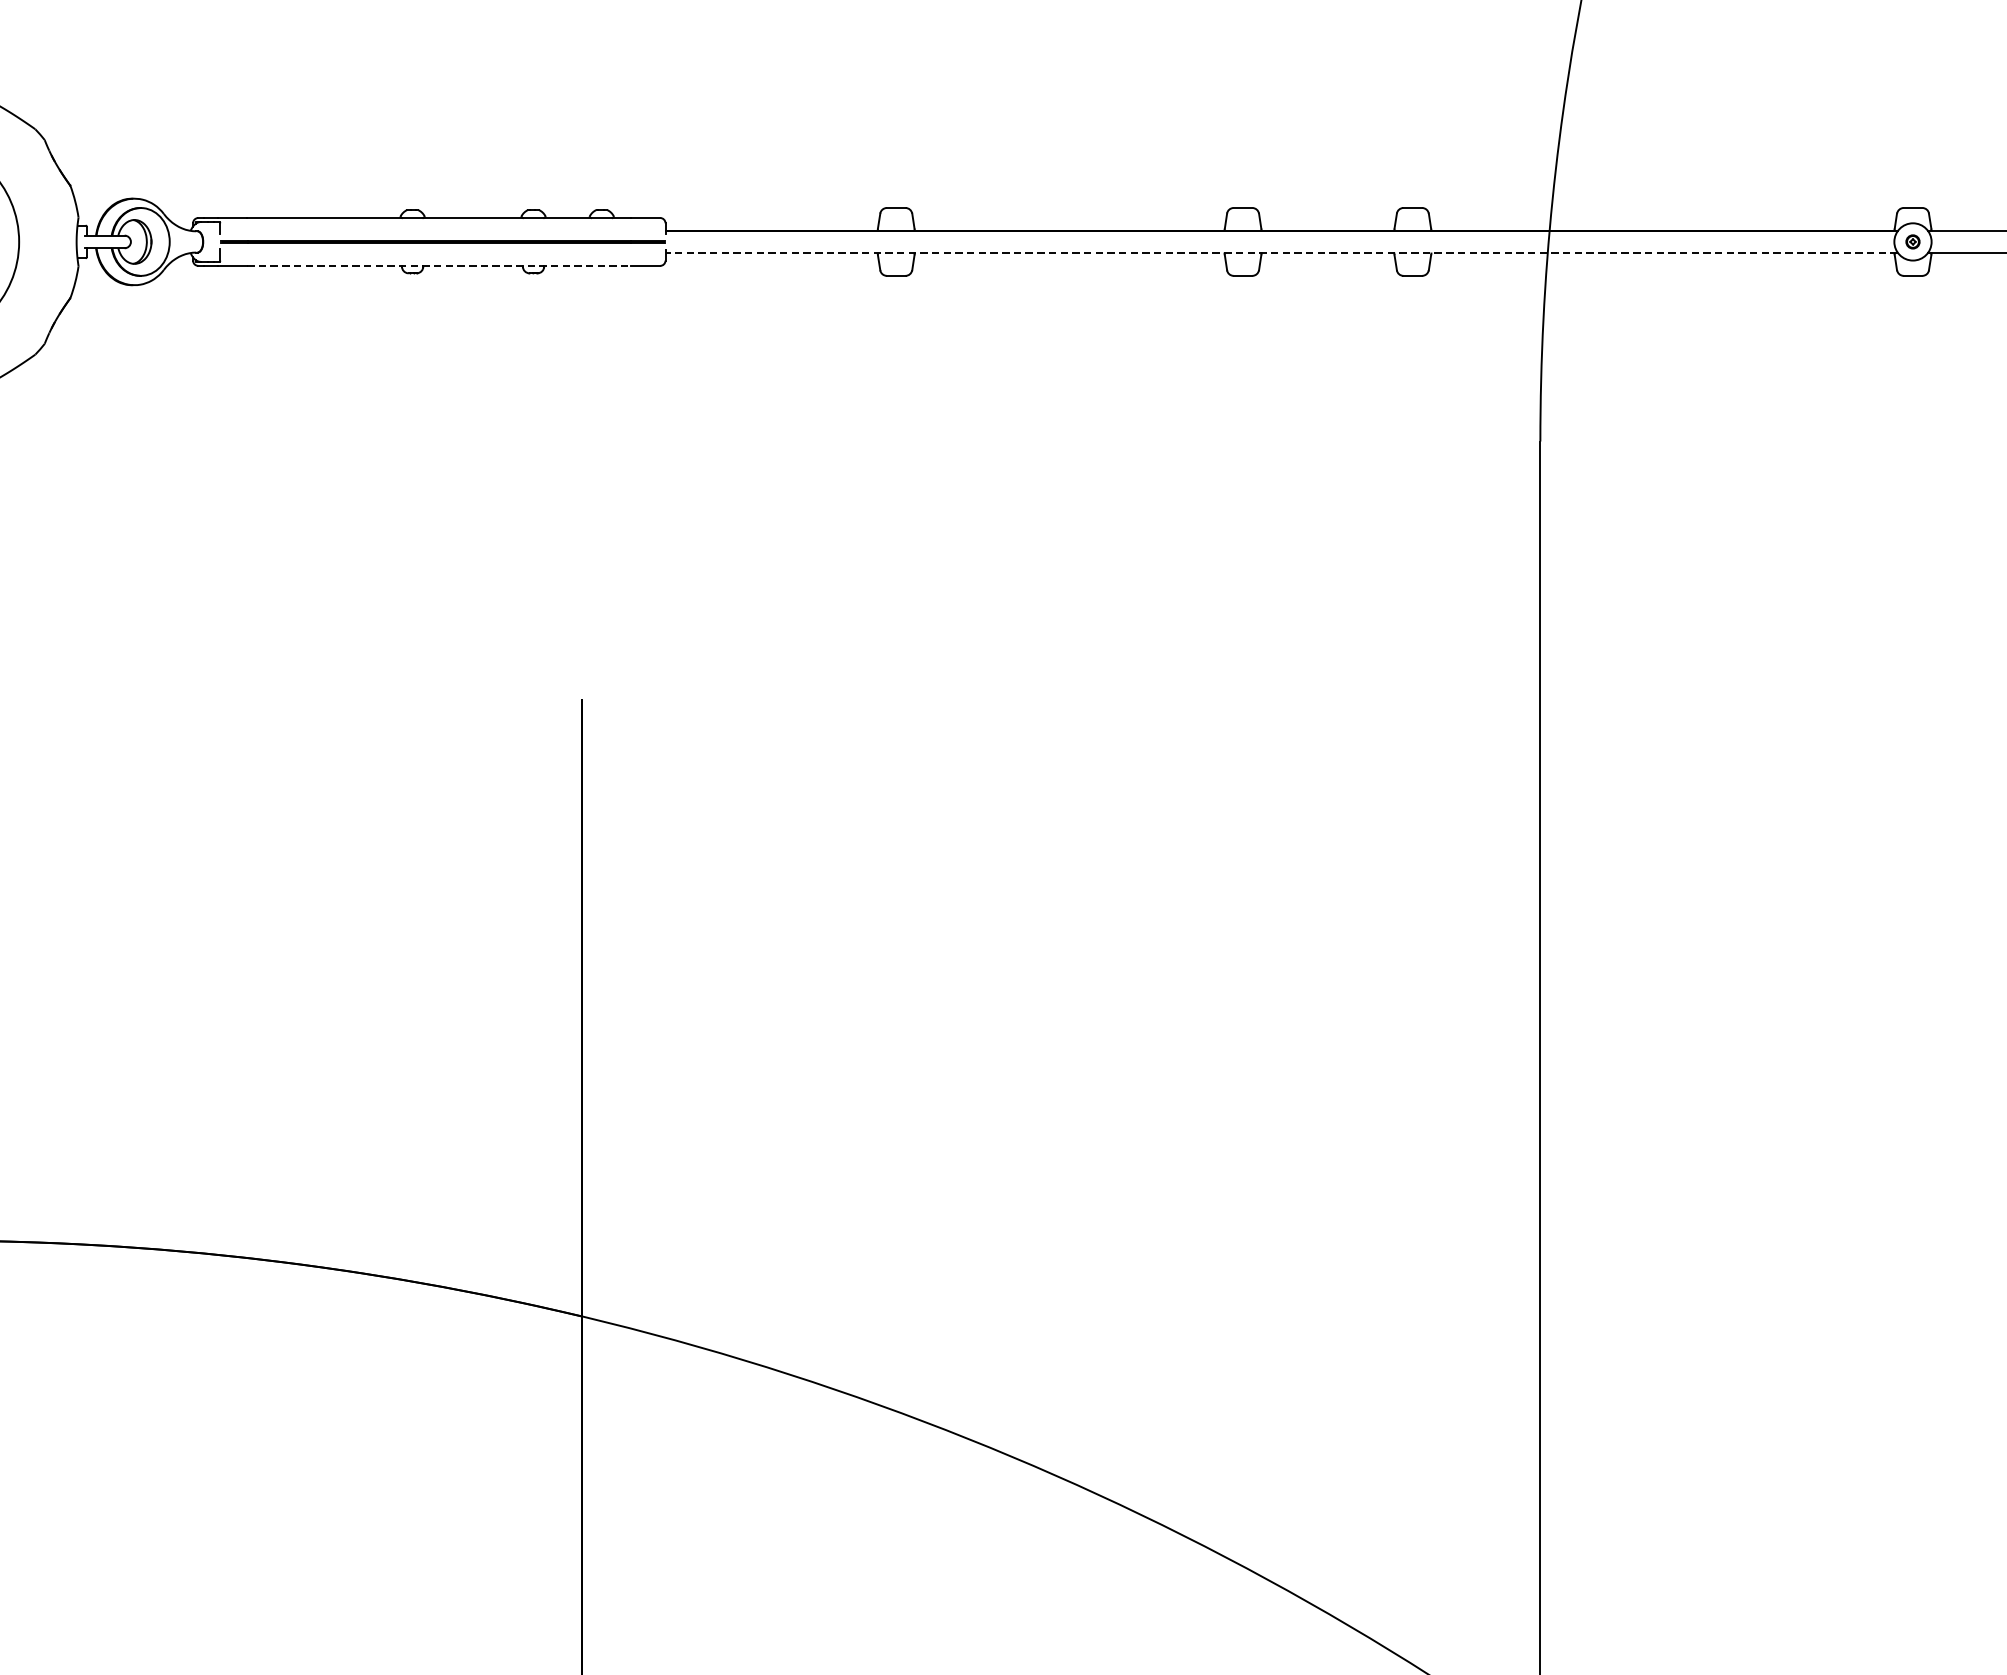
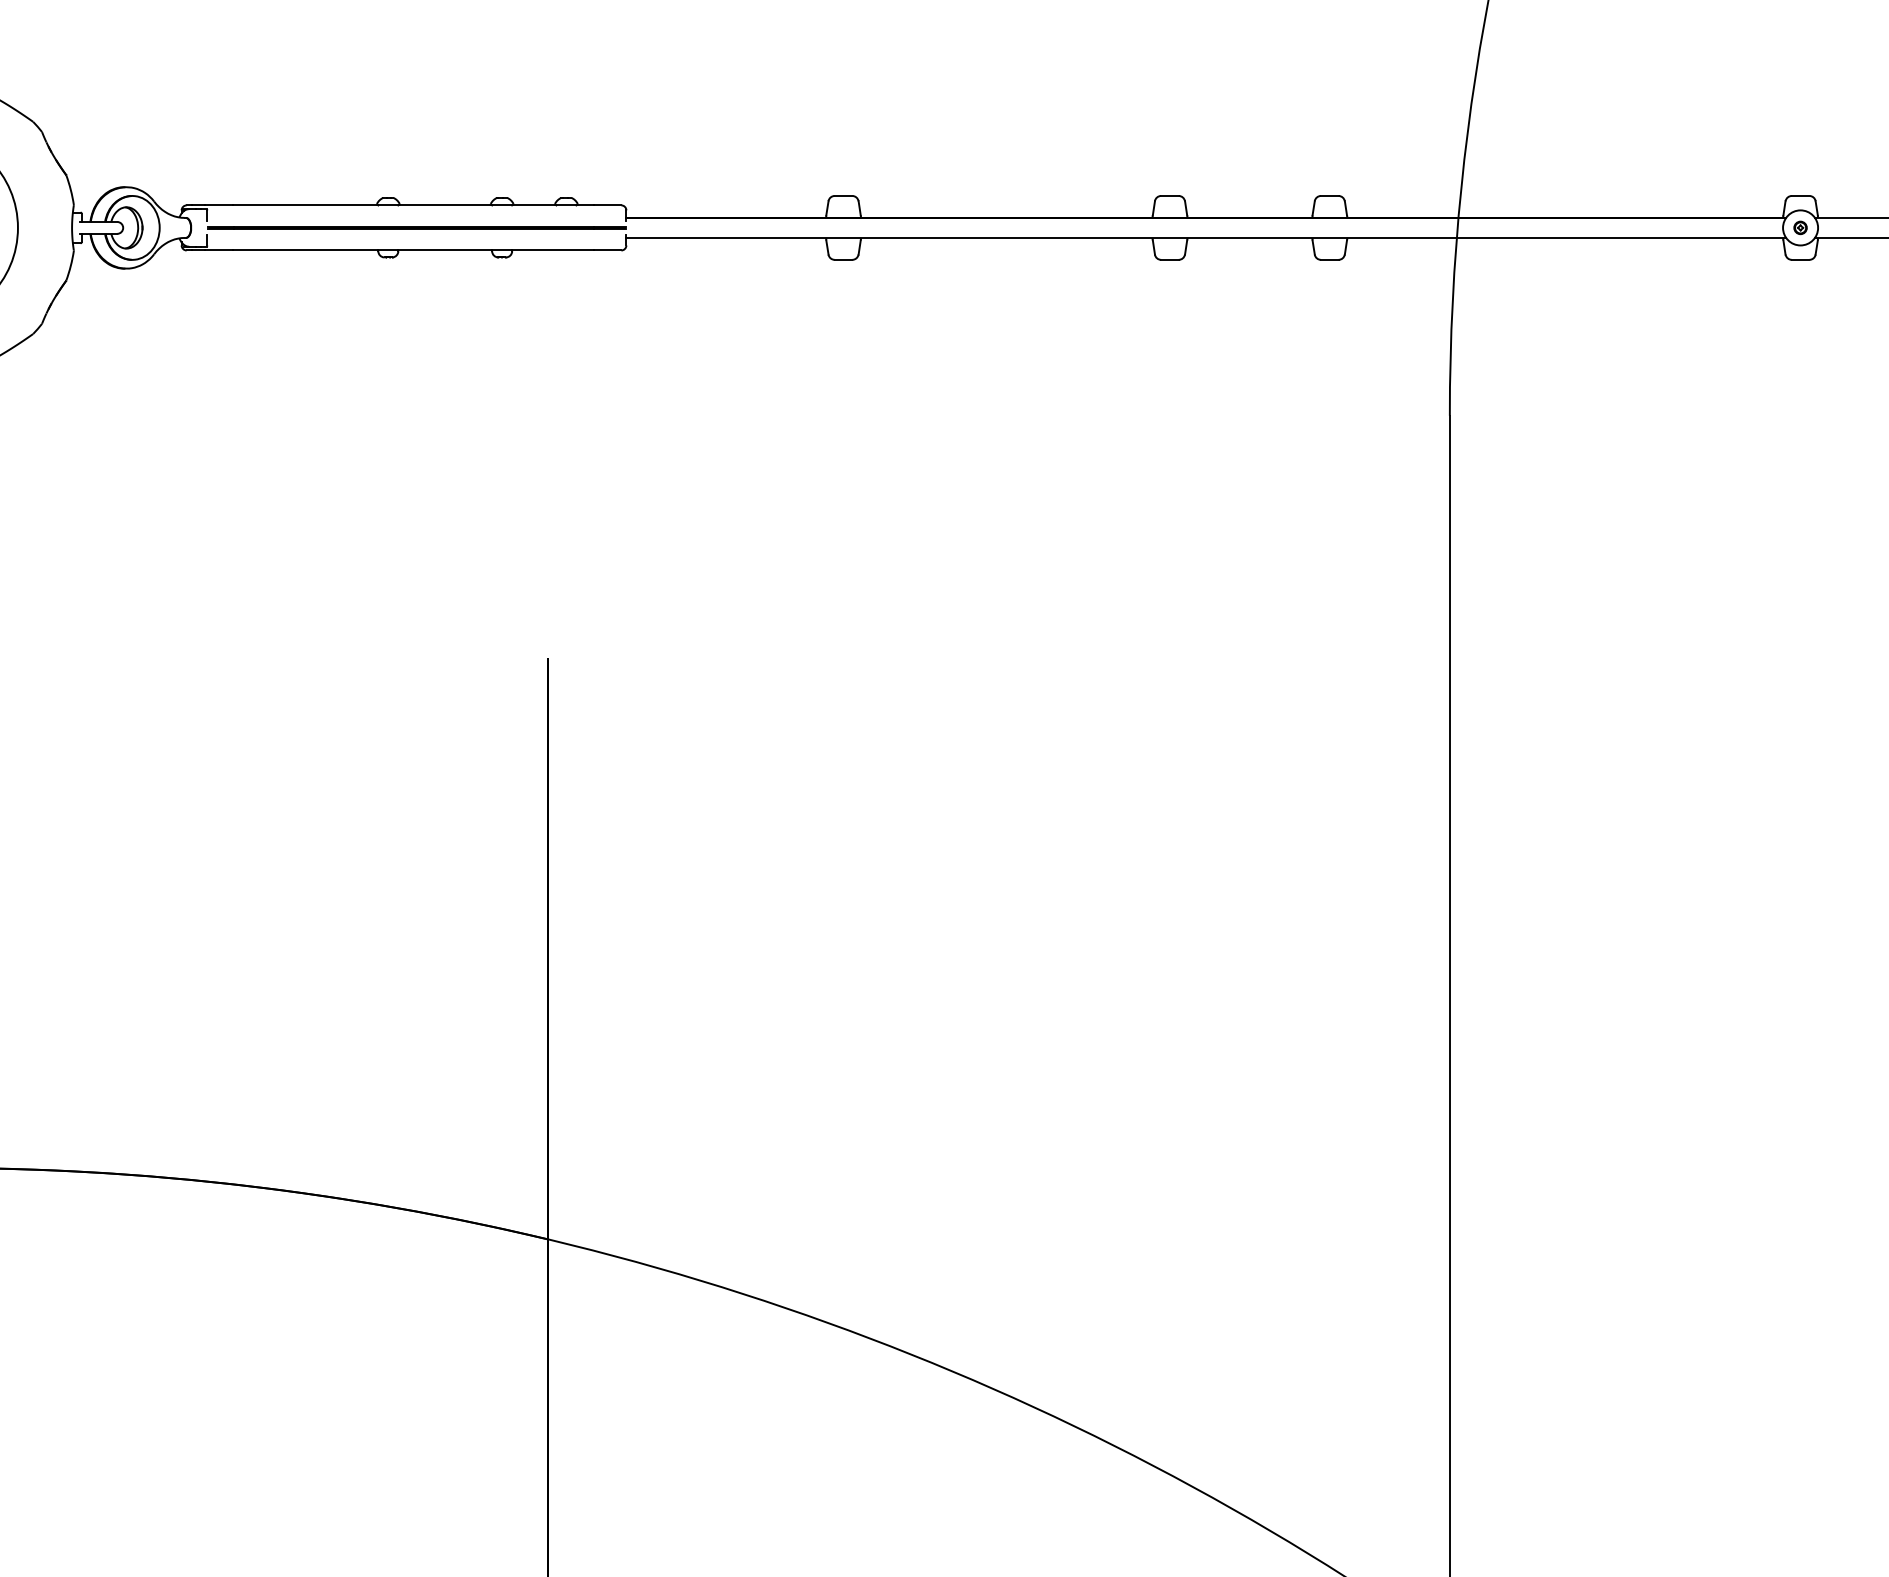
line: (1281, 252) -> (1206, 237), dashed -> solid
line: (439, 265) -> (413, 250), dashed -> solid

